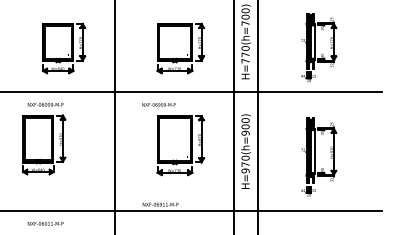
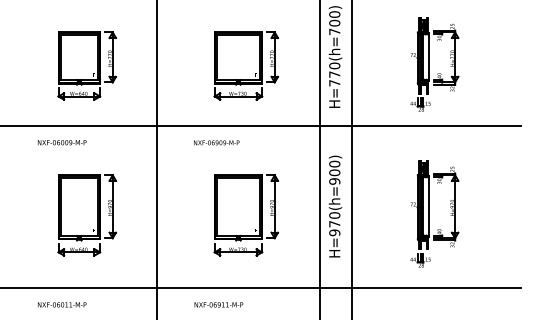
part: (44, 145) -> (87, 215), moved
part: (180, 145) -> (246, 215), moved
text: (160, 204) -> (218, 304), moved

